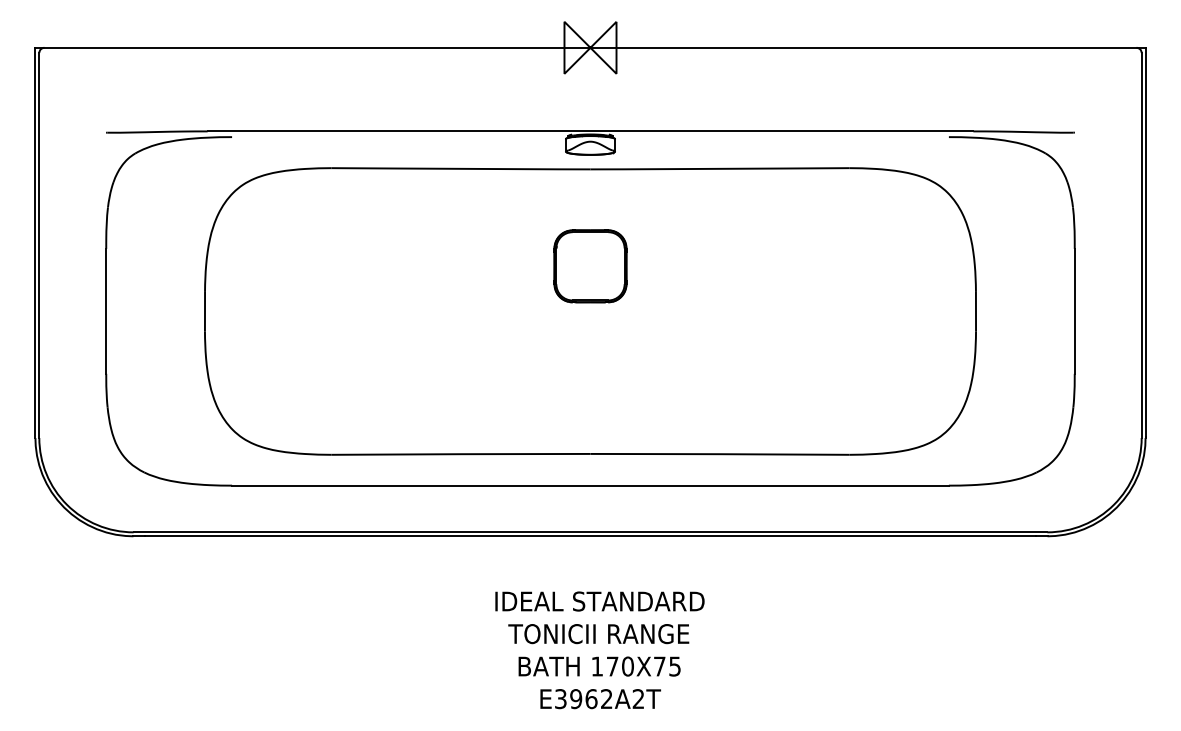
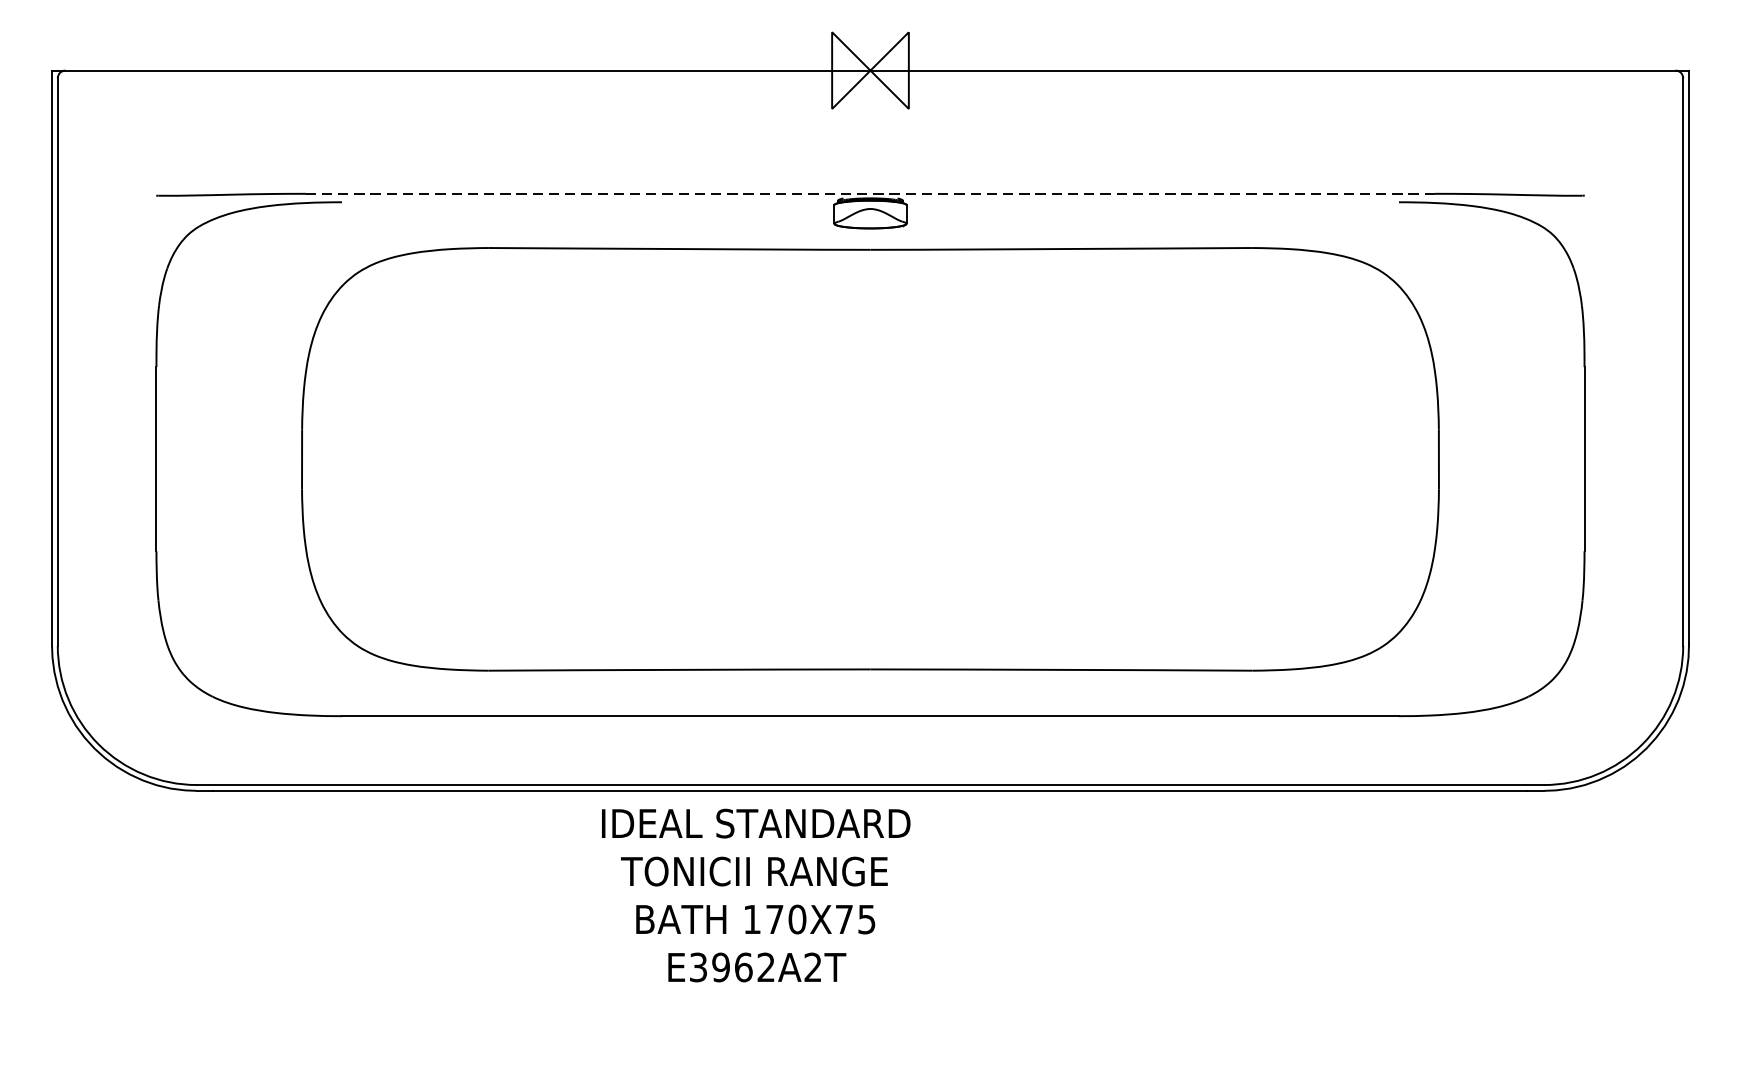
line: (590, 131) -> (870, 193), solid -> dashed
part: (590, 266) -> (870, 393), removed
text: (599, 650) -> (755, 895), moved

